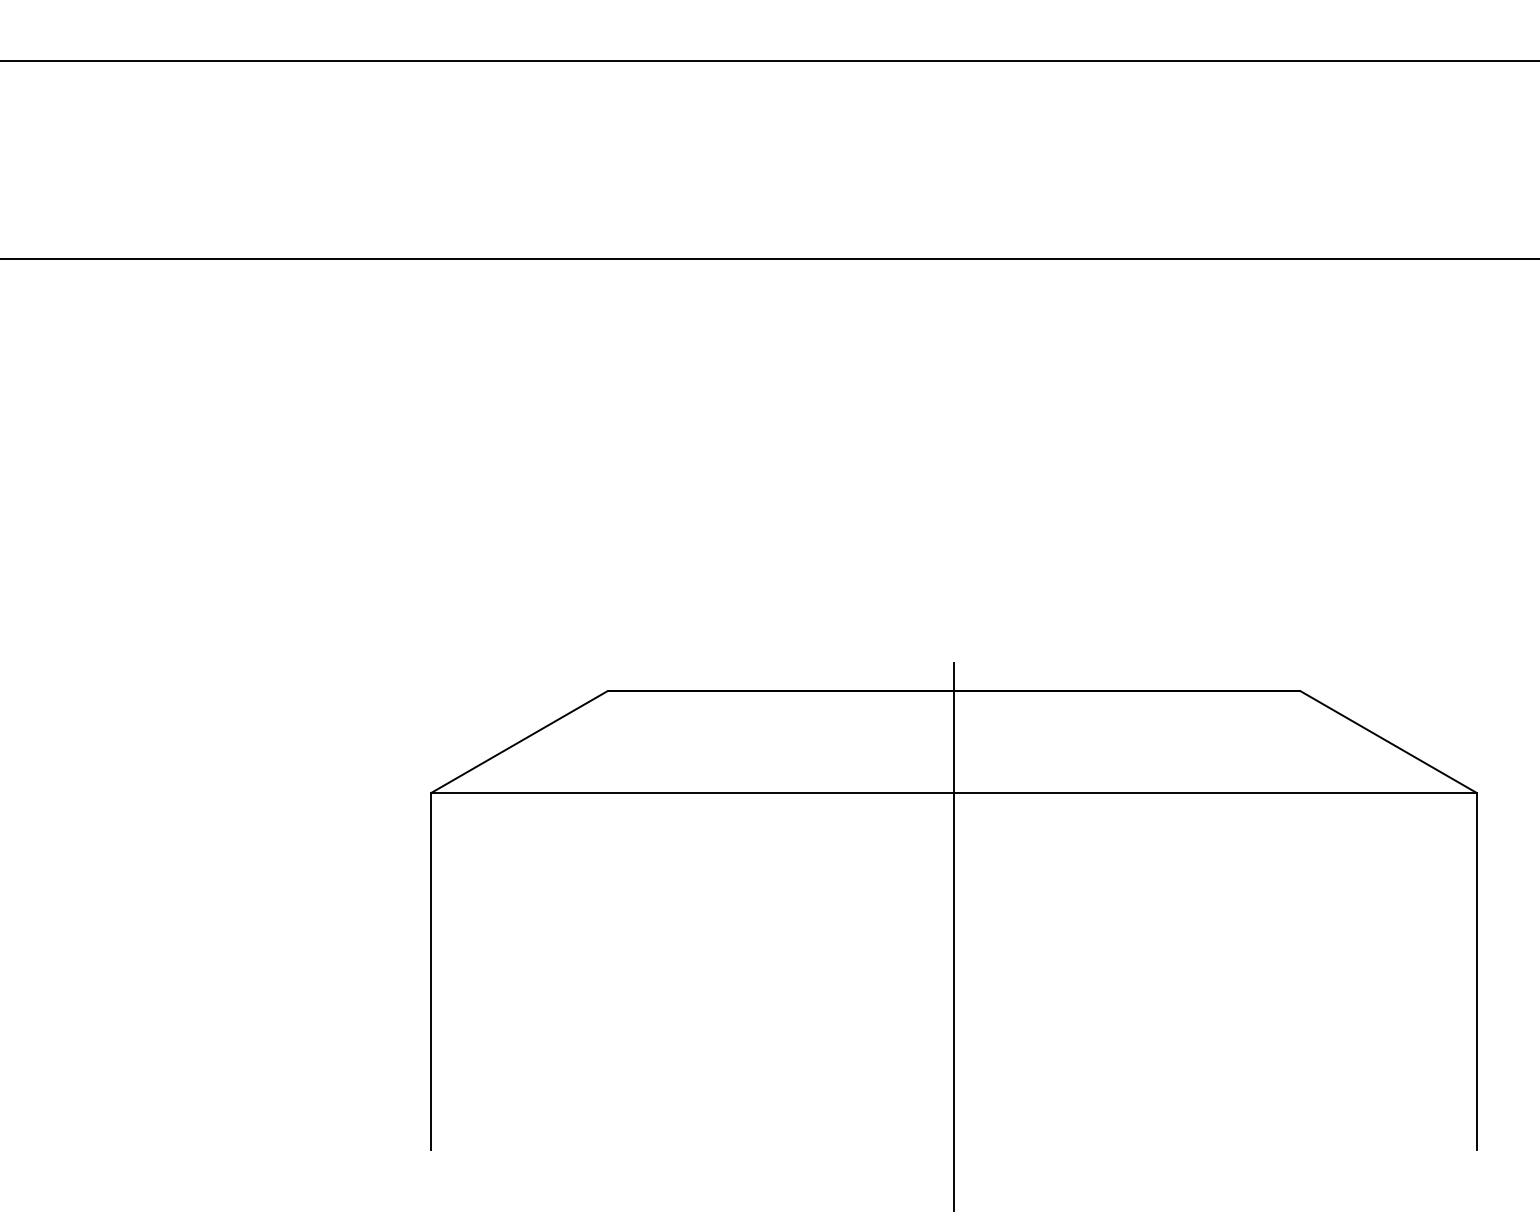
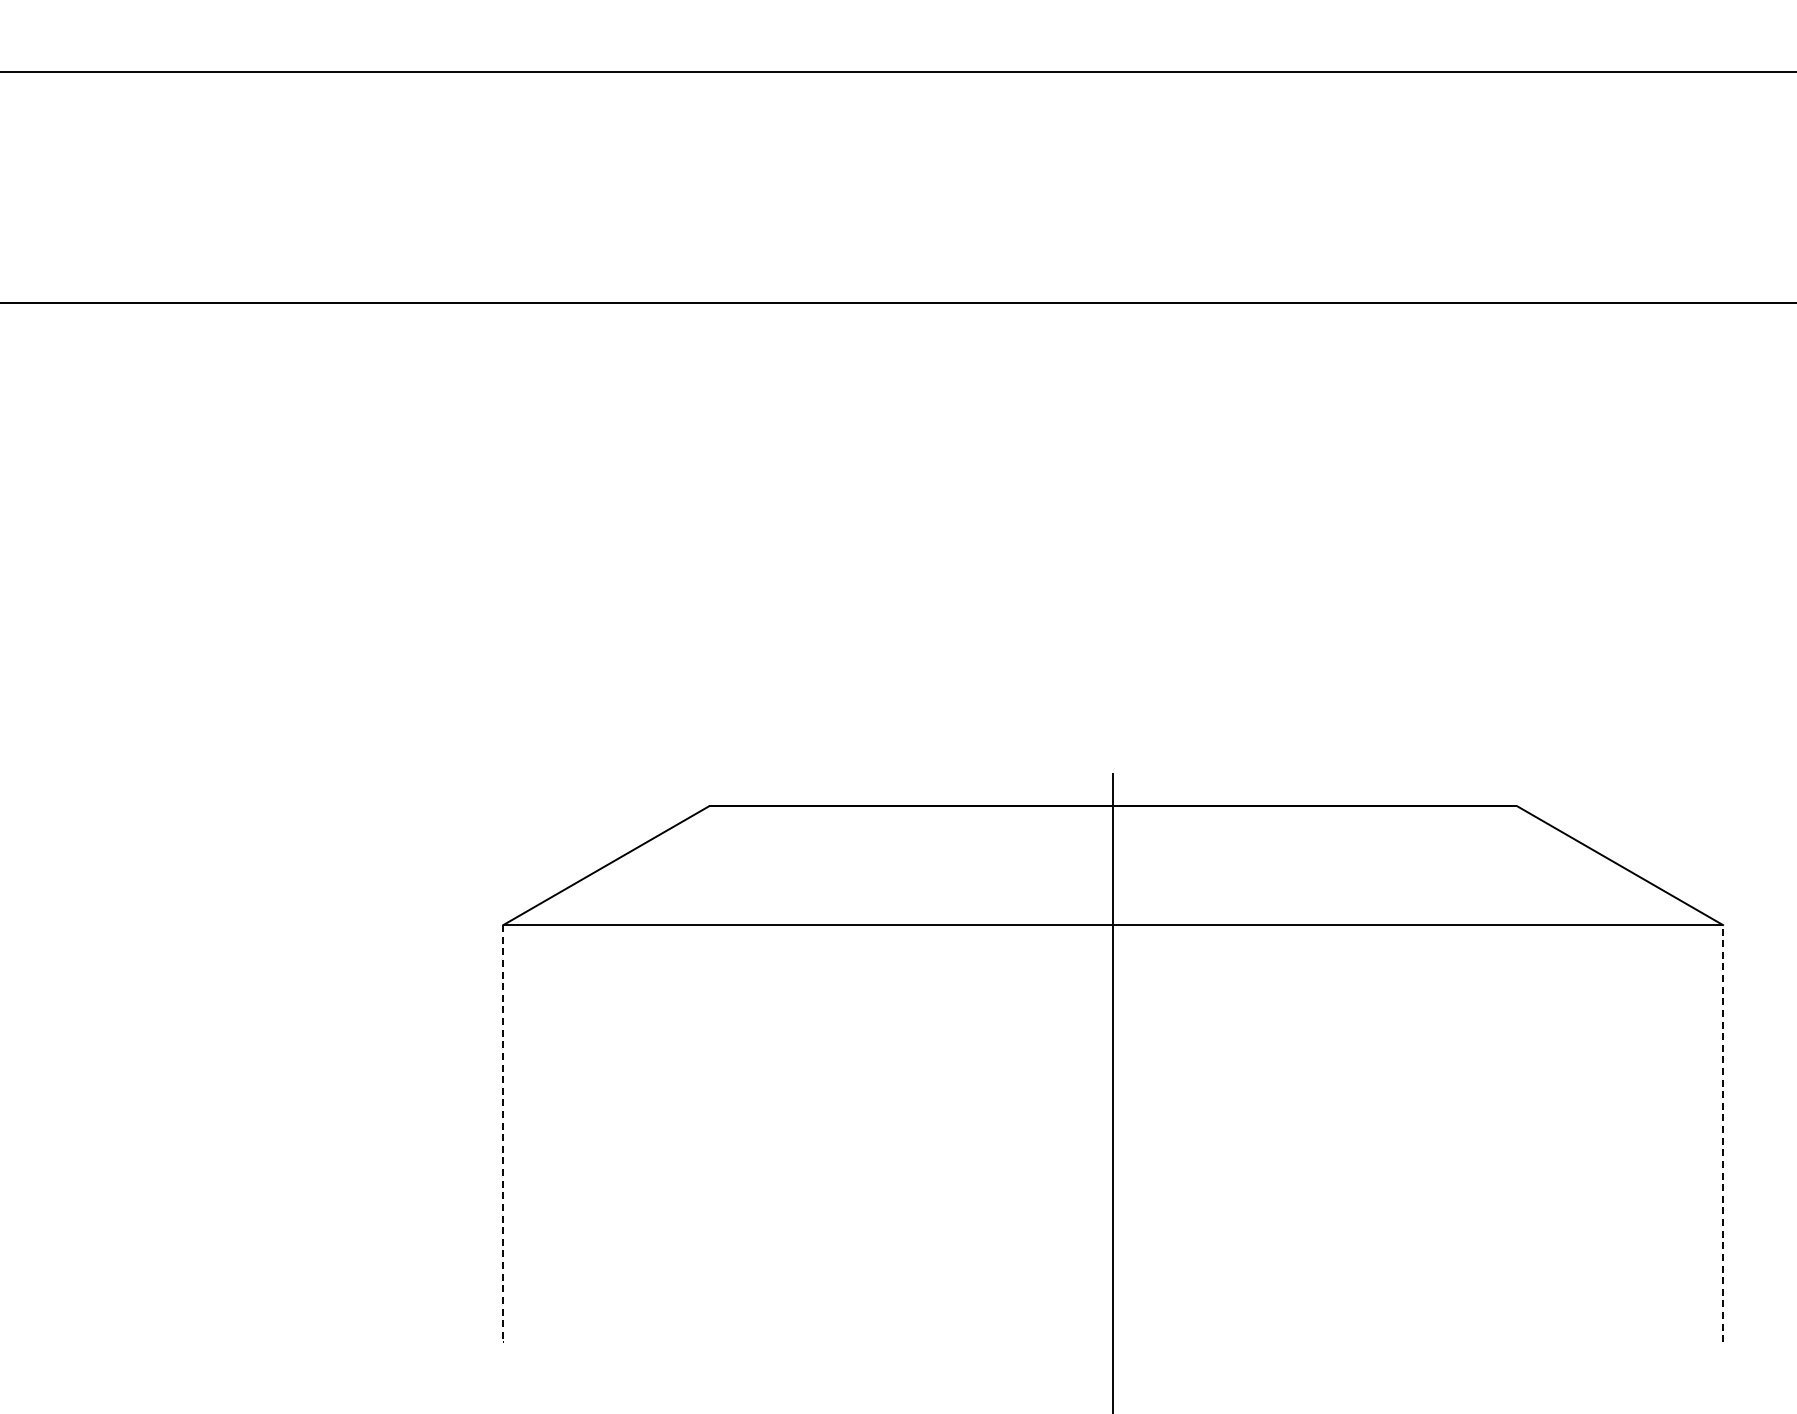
line: (431, 971) -> (503, 1133), solid -> dashed
line: (1477, 971) -> (1723, 1133), solid -> dashed

